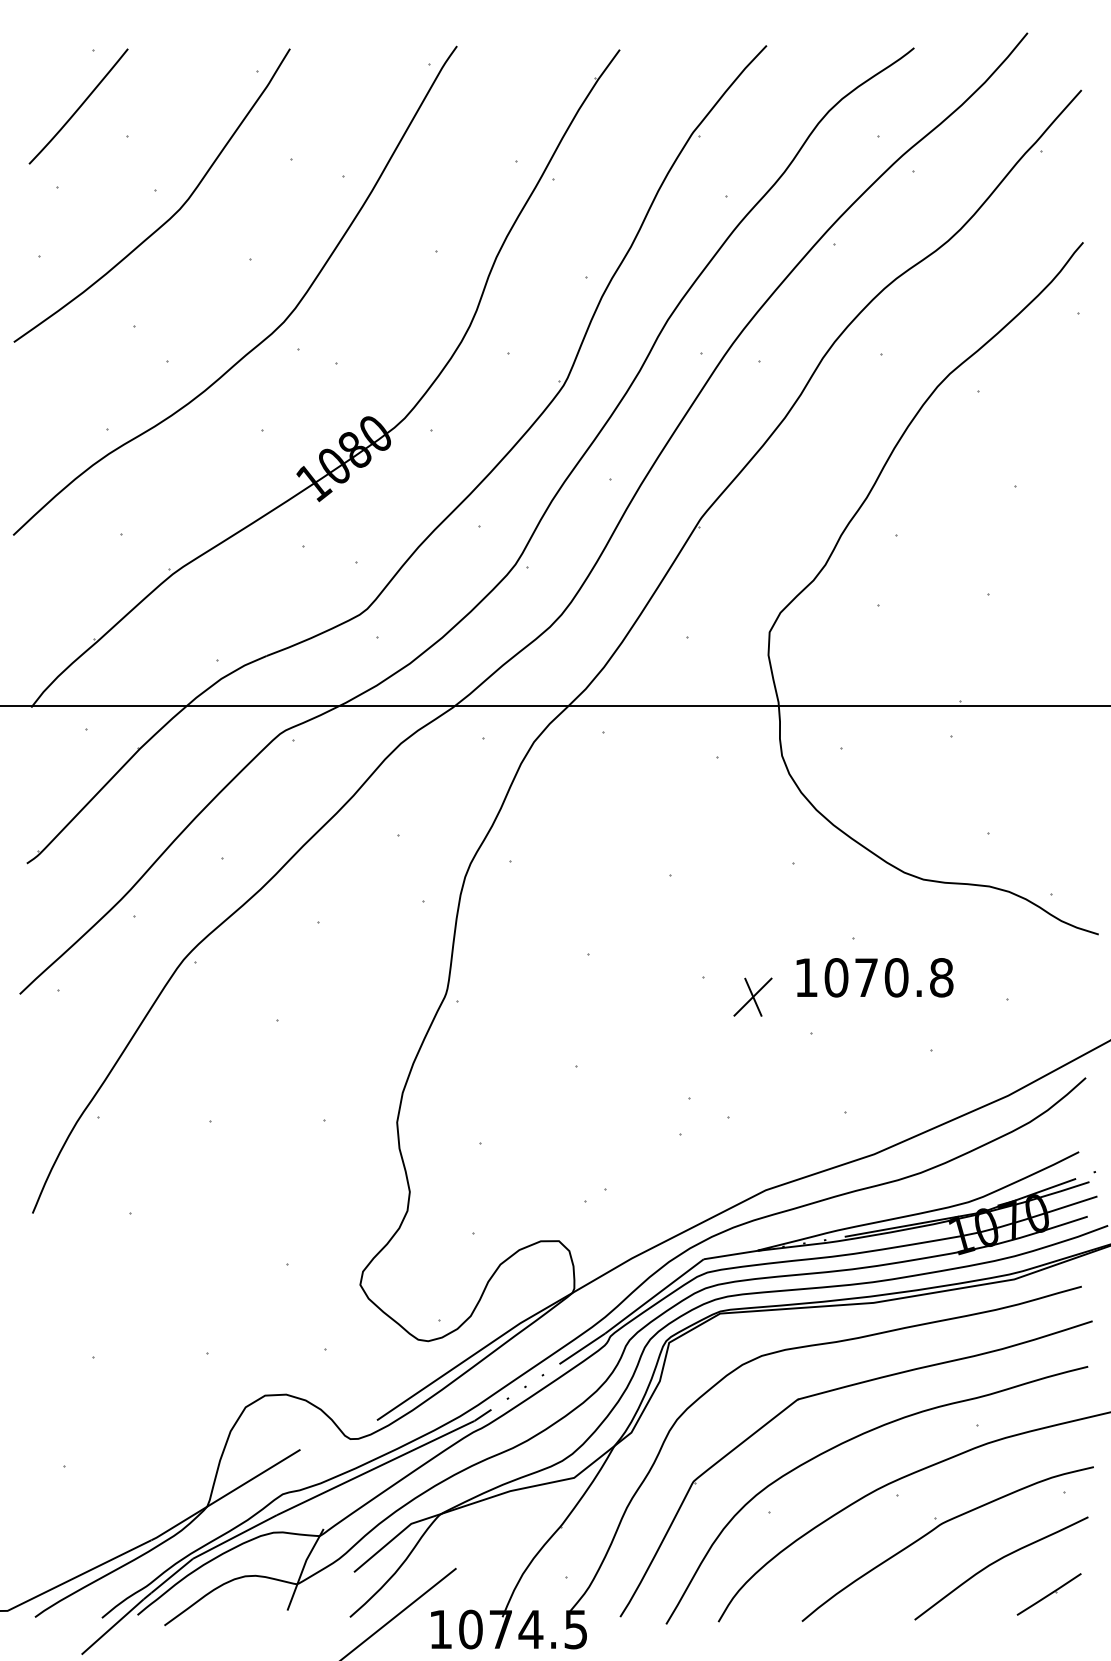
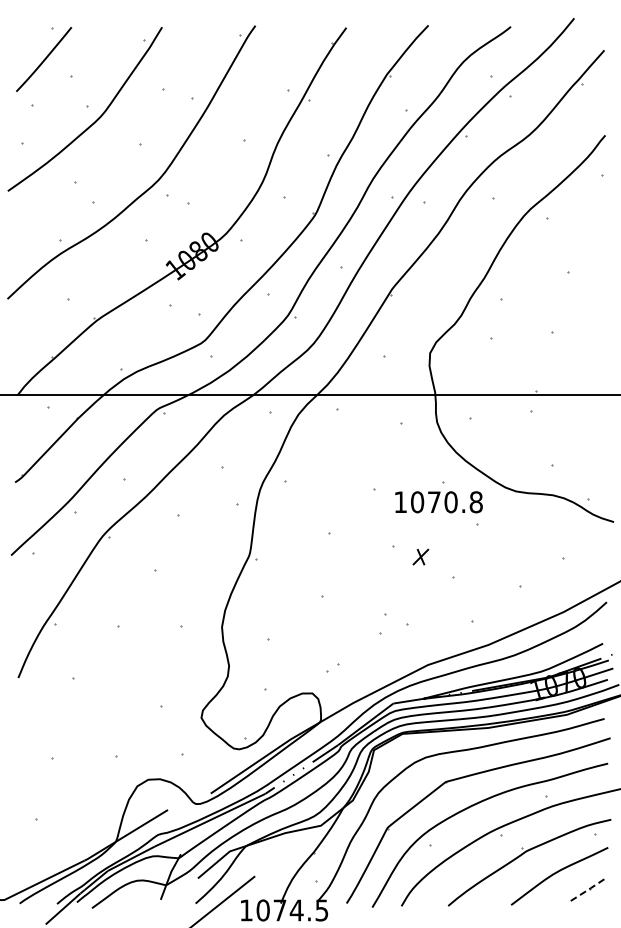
text: (874, 978) -> (438, 502), moved
part: (752, 996) -> (420, 556), size x0.7
line: (1049, 1595) -> (586, 891), solid -> dashed

